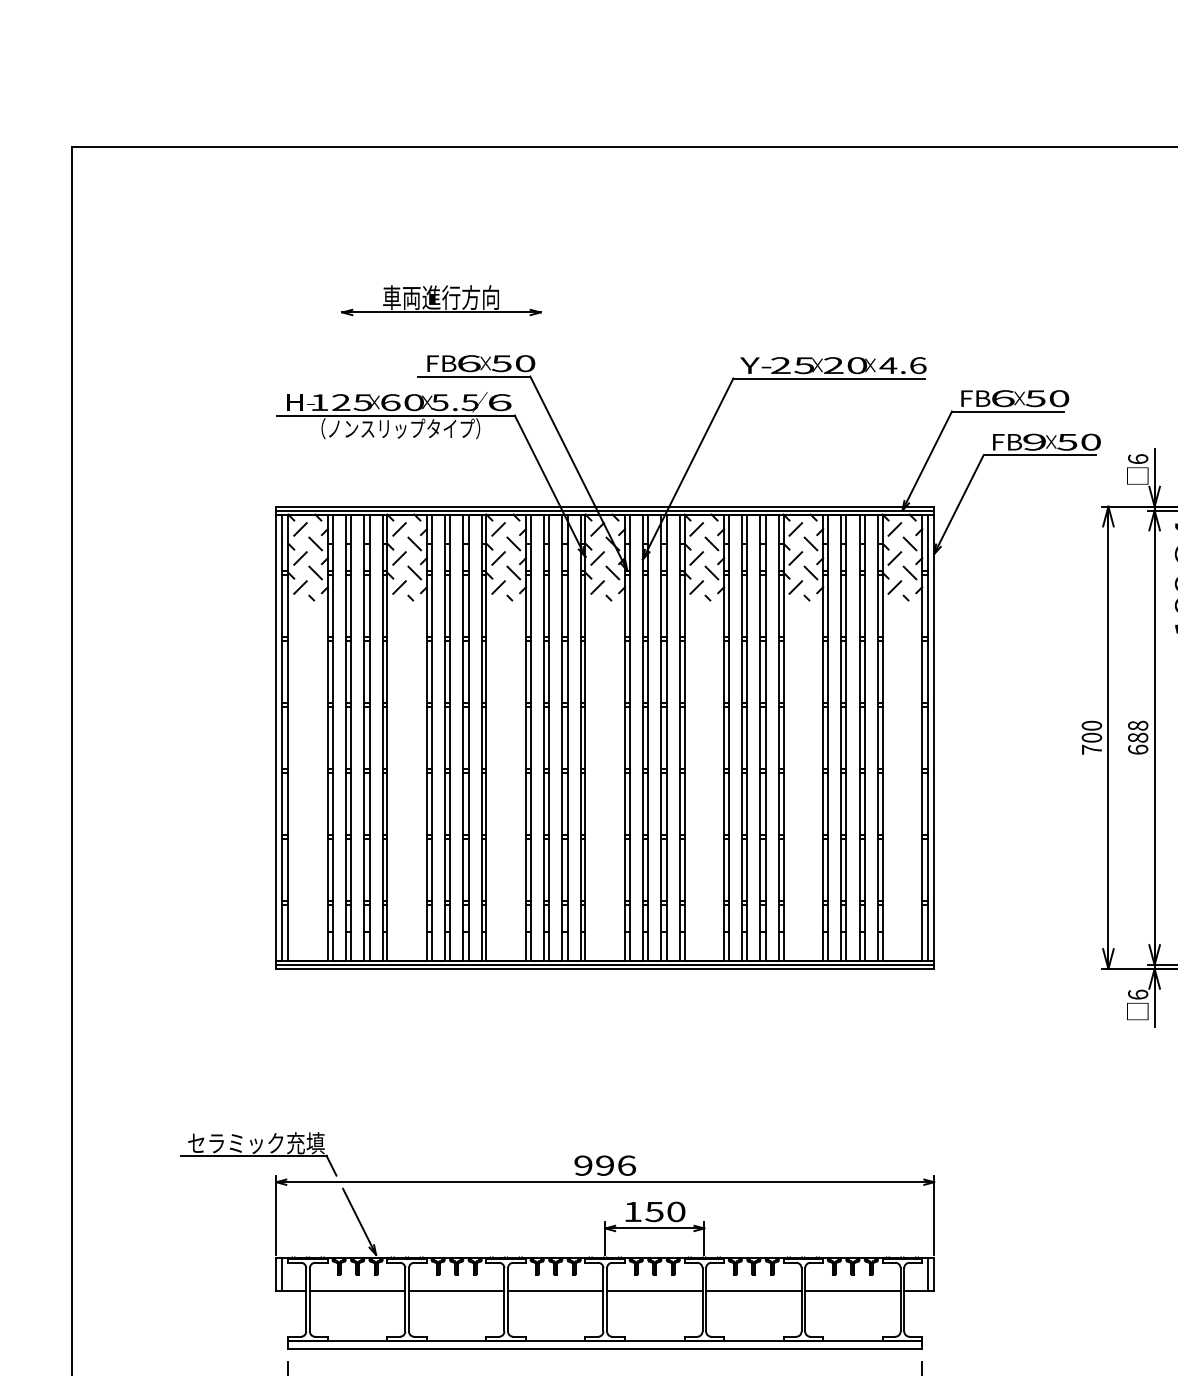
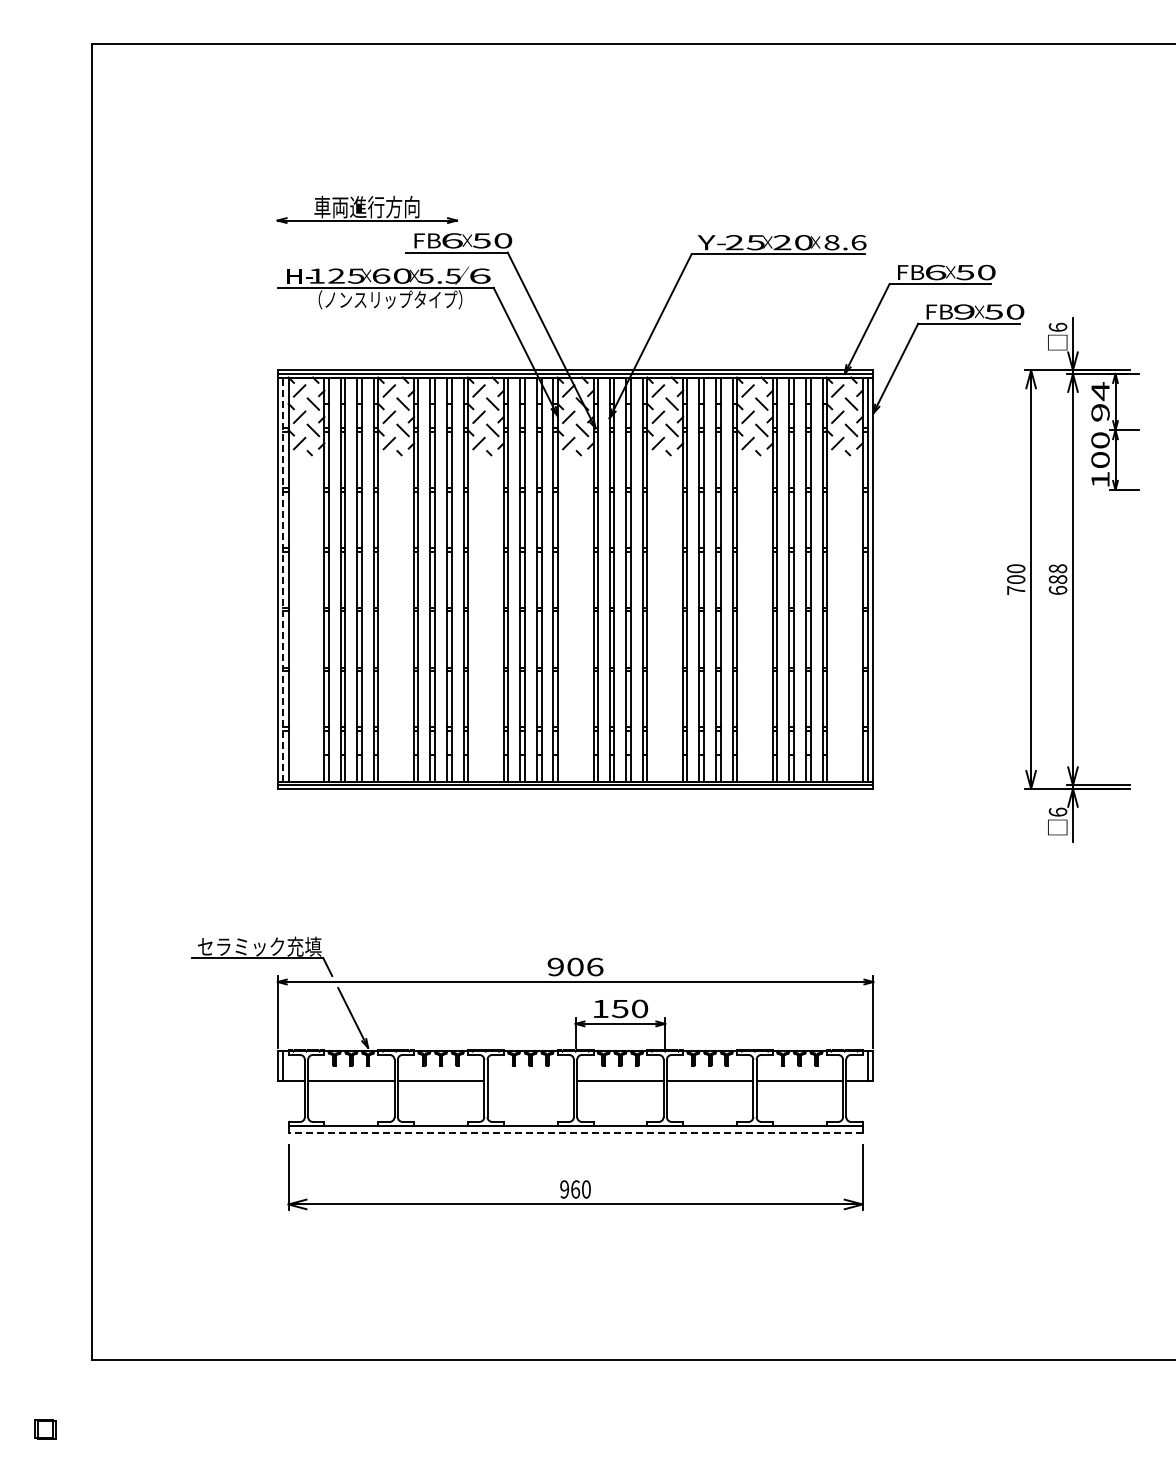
part: (440, 300) -> (366, 209), moved
text: (887, 365) -> (831, 242), 4.6 -> 8.6
line: (282, 737) -> (283, 579), solid -> dashed
text: (605, 1165) -> (575, 966), 996 -> 906
line: (555, 1291) -> (530, 1080), removed
line: (605, 1348) -> (575, 1132), solid -> dashed

